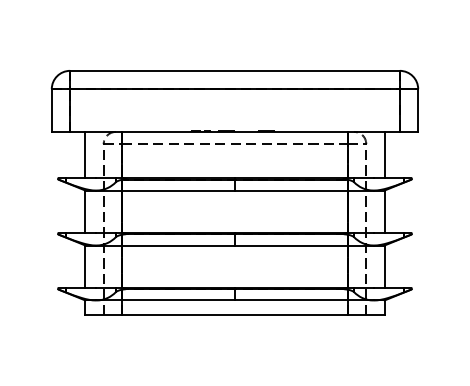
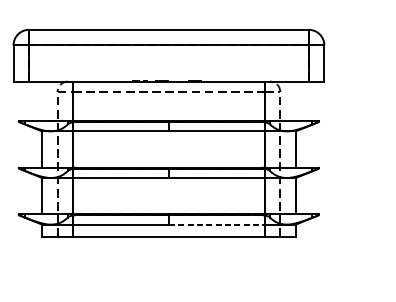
line: (85, 154) -> (42, 100), removed
line: (384, 154) -> (295, 100), removed
line: (291, 300) -> (216, 224), solid -> dashed

